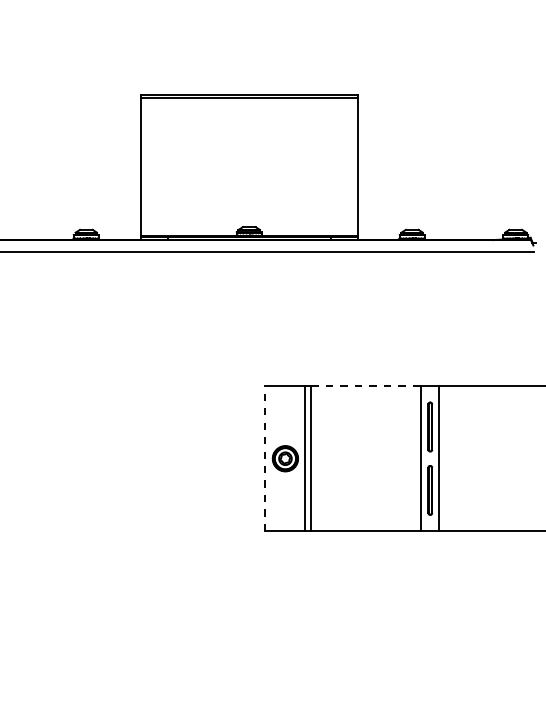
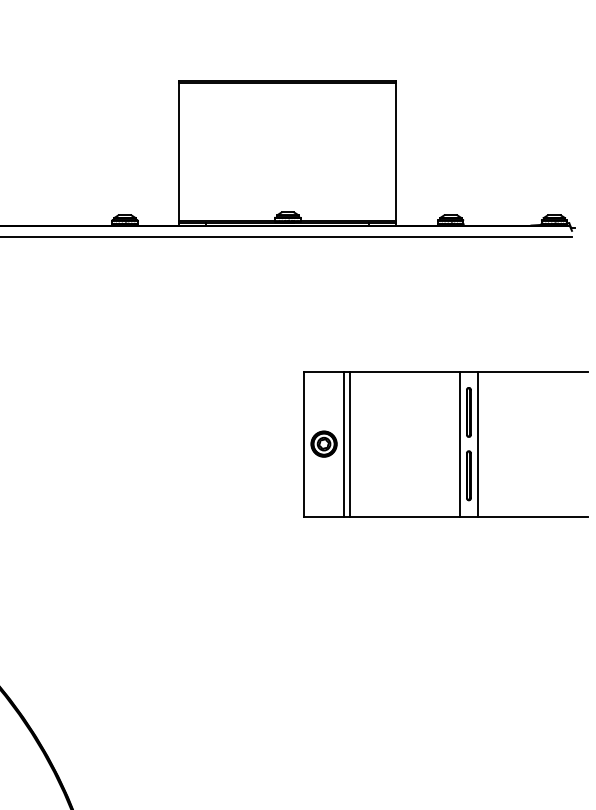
line: (365, 386) -> (404, 371), dashed -> solid
line: (265, 458) -> (304, 443), dashed -> solid

